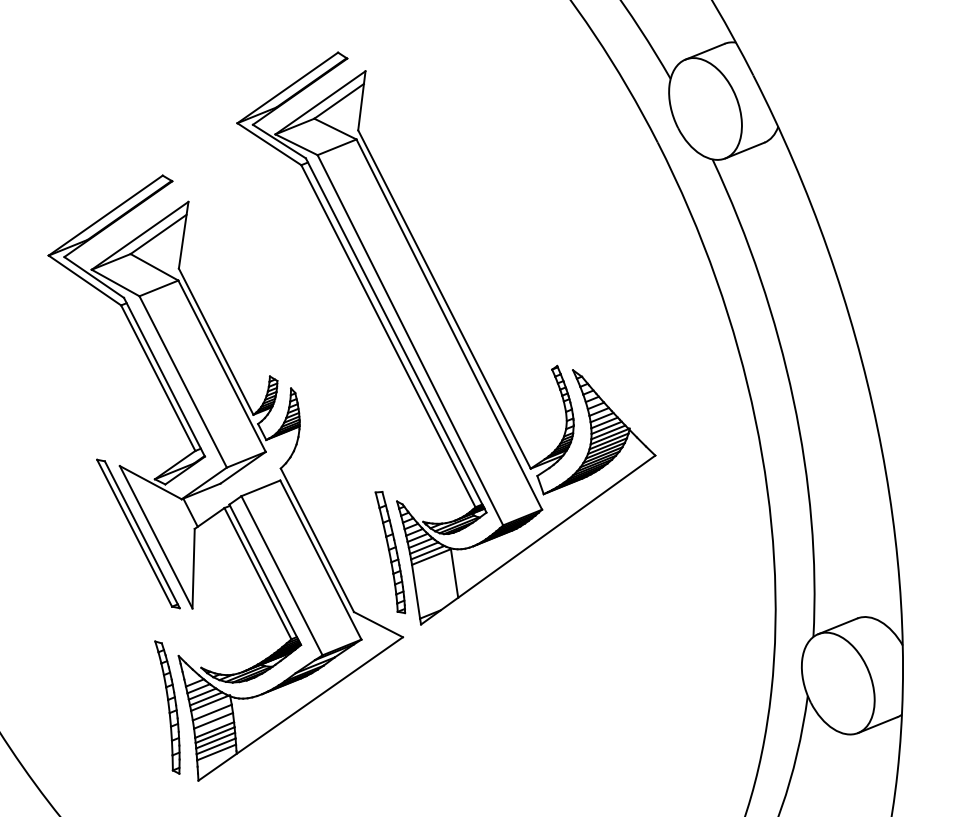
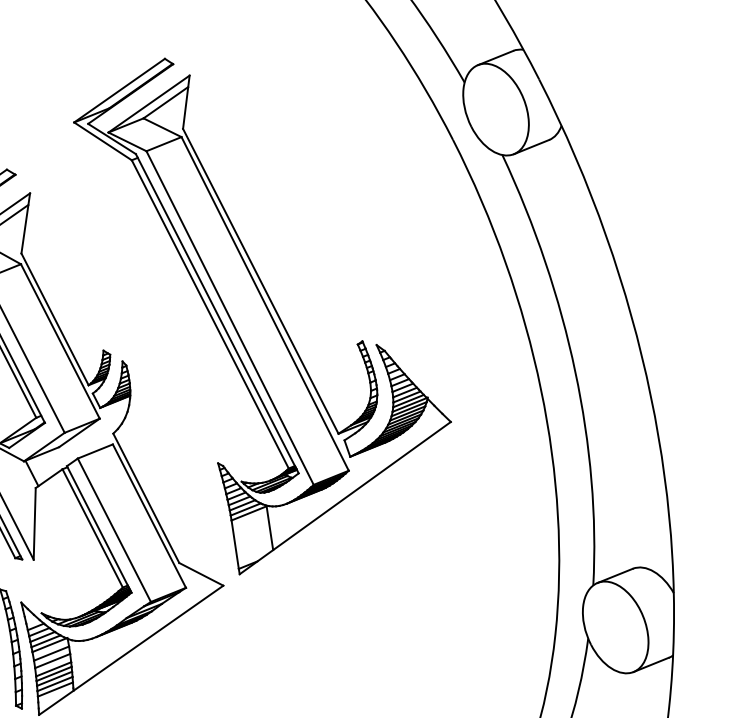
part: (390, 552) -> (212, 509), removed

